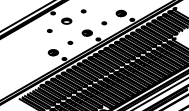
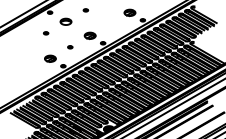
part: (103, 23) -> (109, 24), removed

